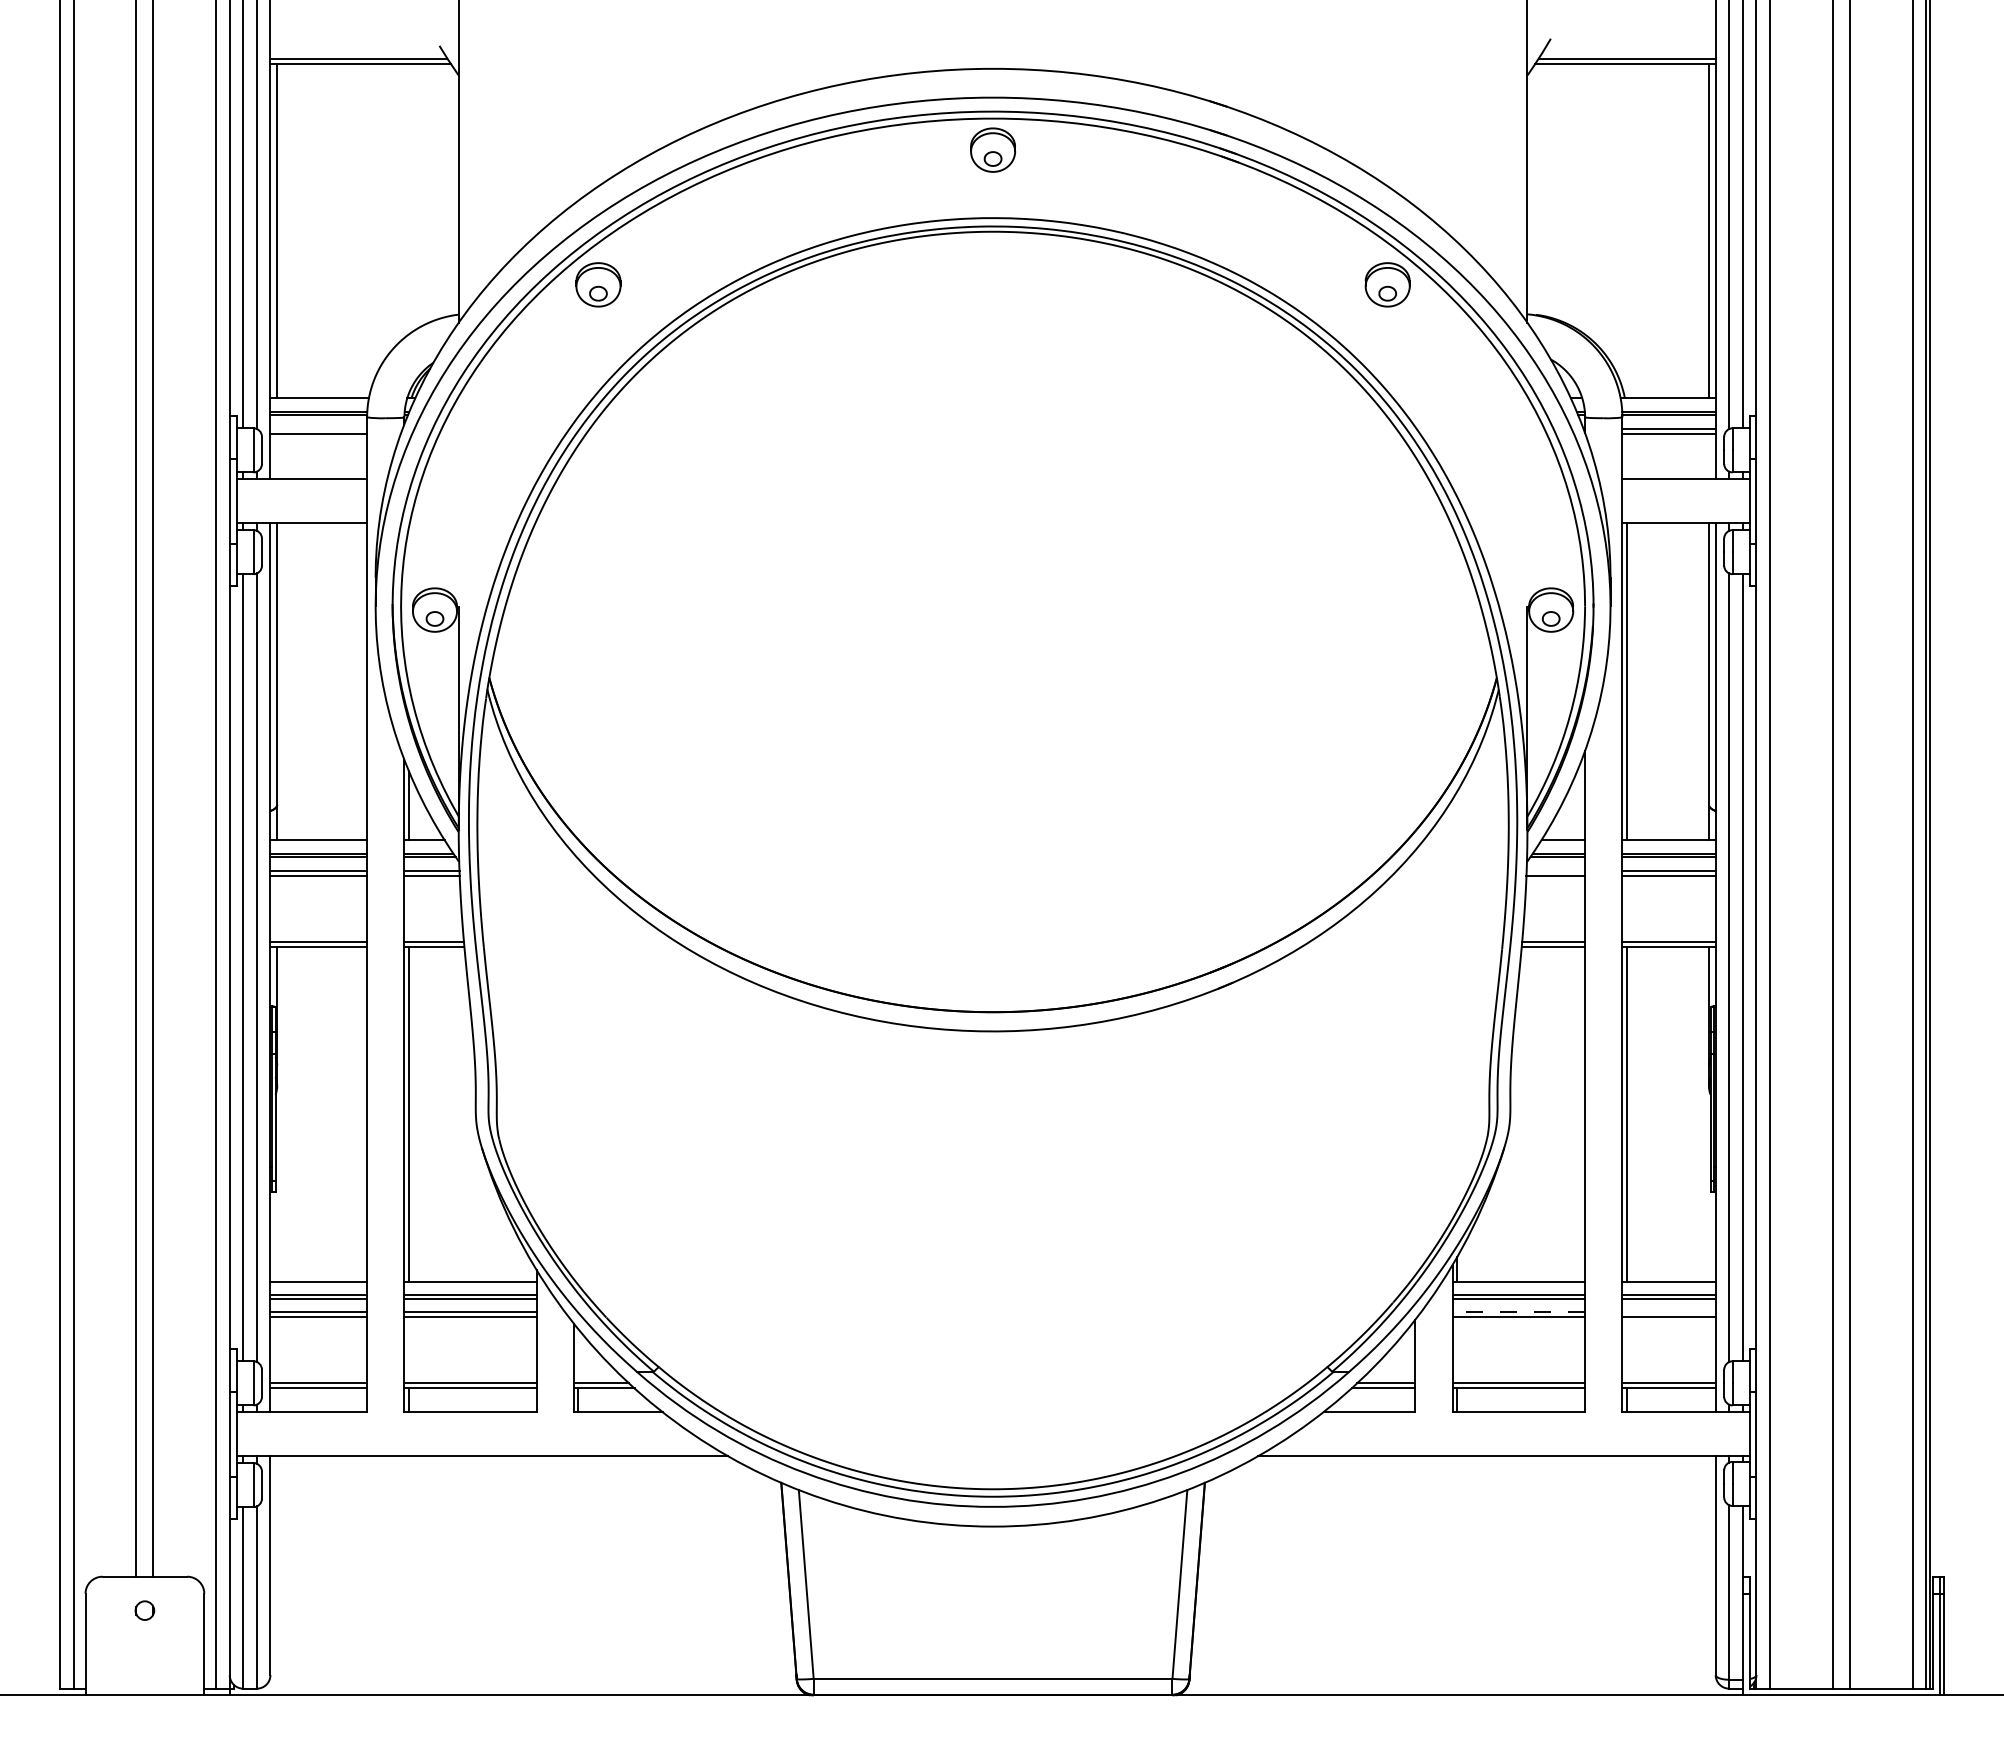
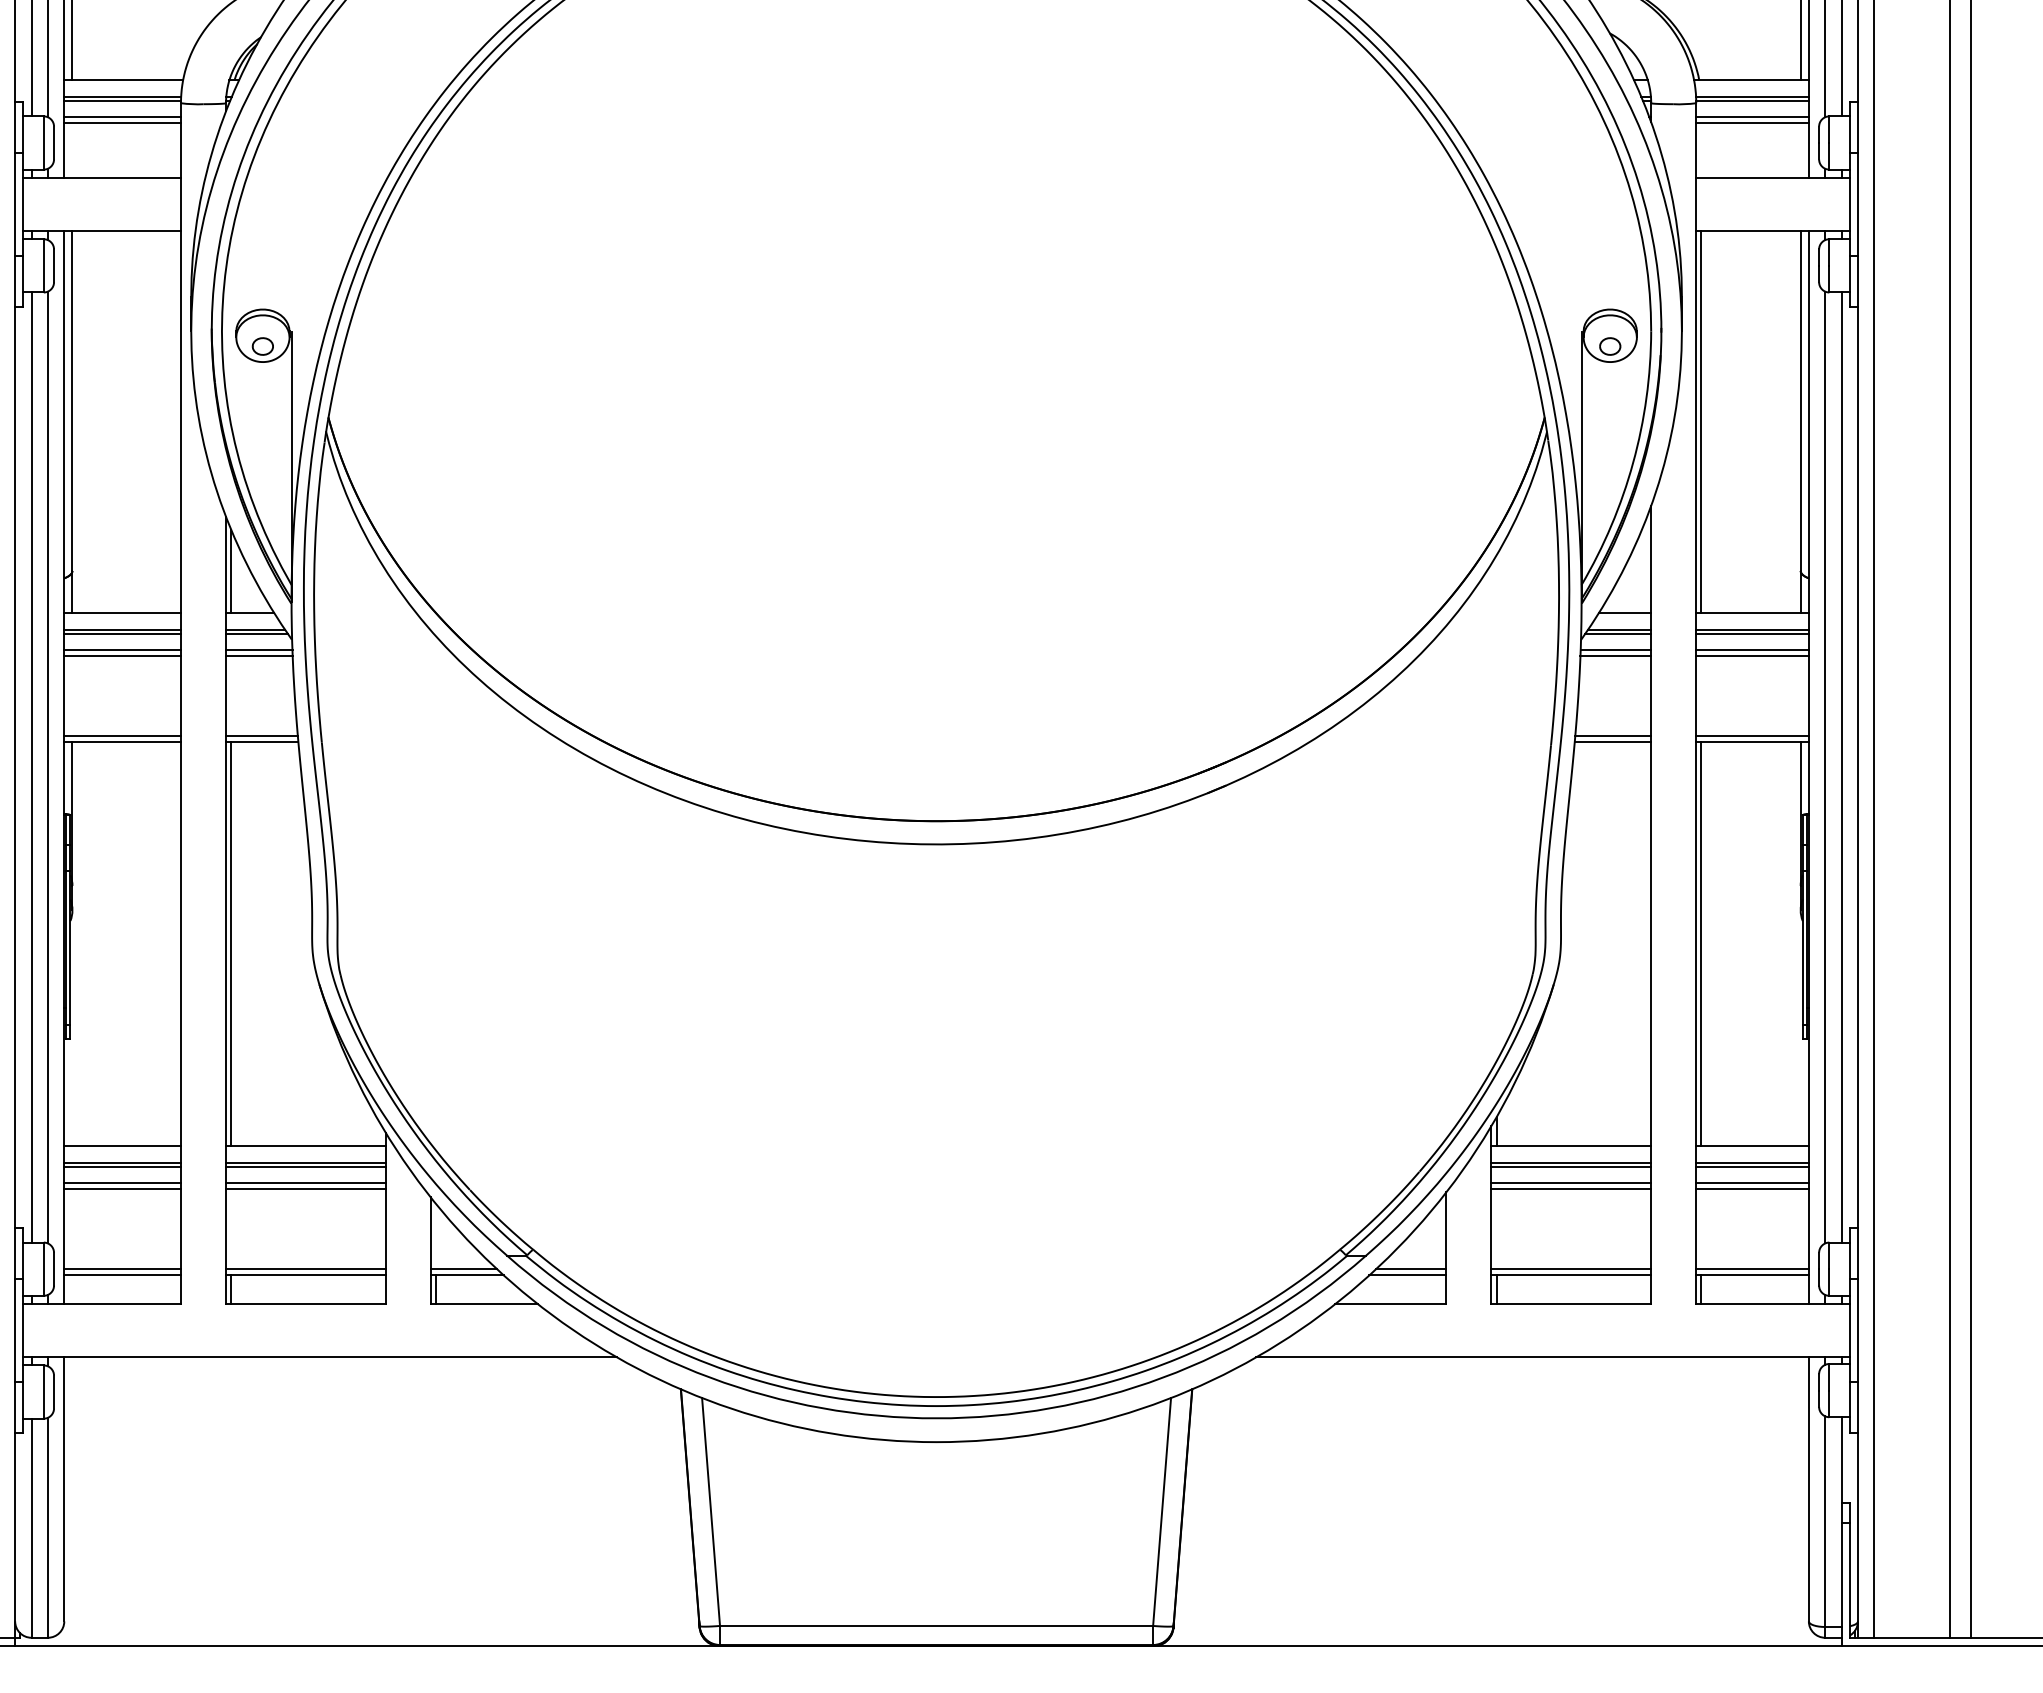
line: (318, 429) -> (122, 117), added
line: (1555, 870) -> (1615, 650), added
line: (1518, 1312) -> (1570, 1183), dashed -> solid
line: (1668, 1312) -> (1751, 1183), added

